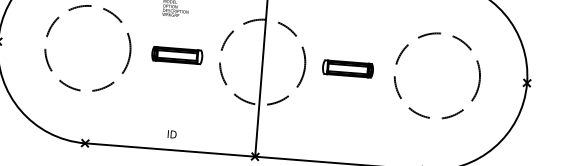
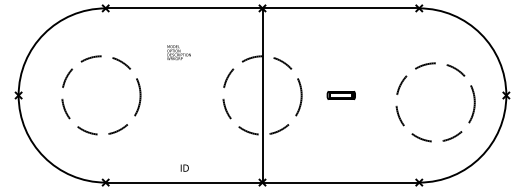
part: (176, 55) -> (183, 95), removed
part: (348, 69) -> (341, 95), size x0.6
circle: (437, 76) -> (435, 102), moved

